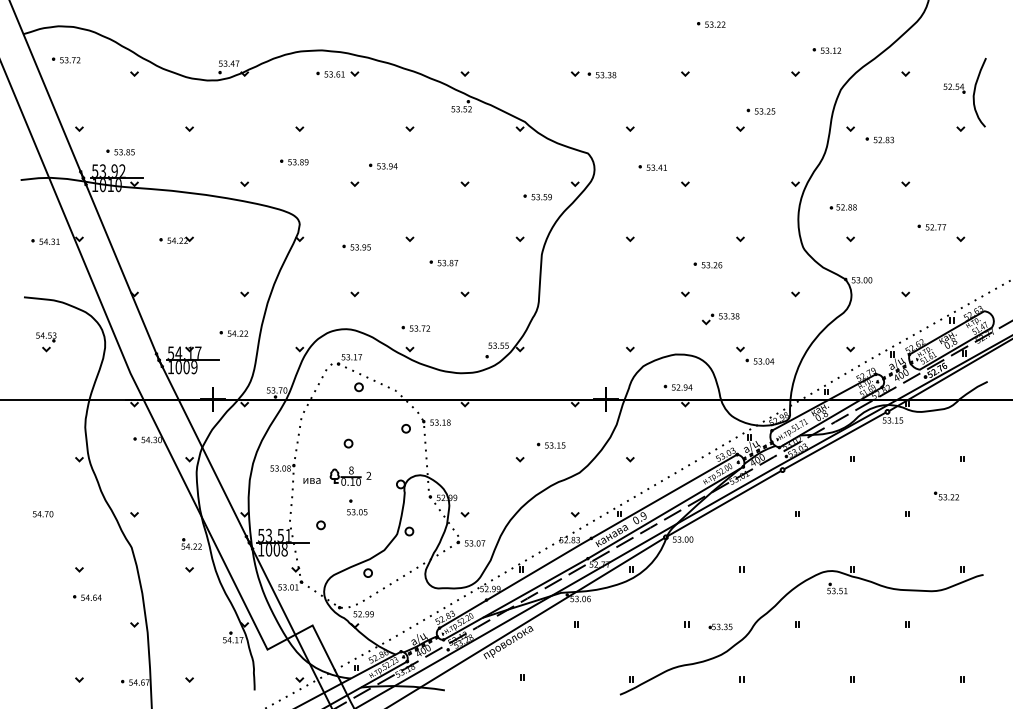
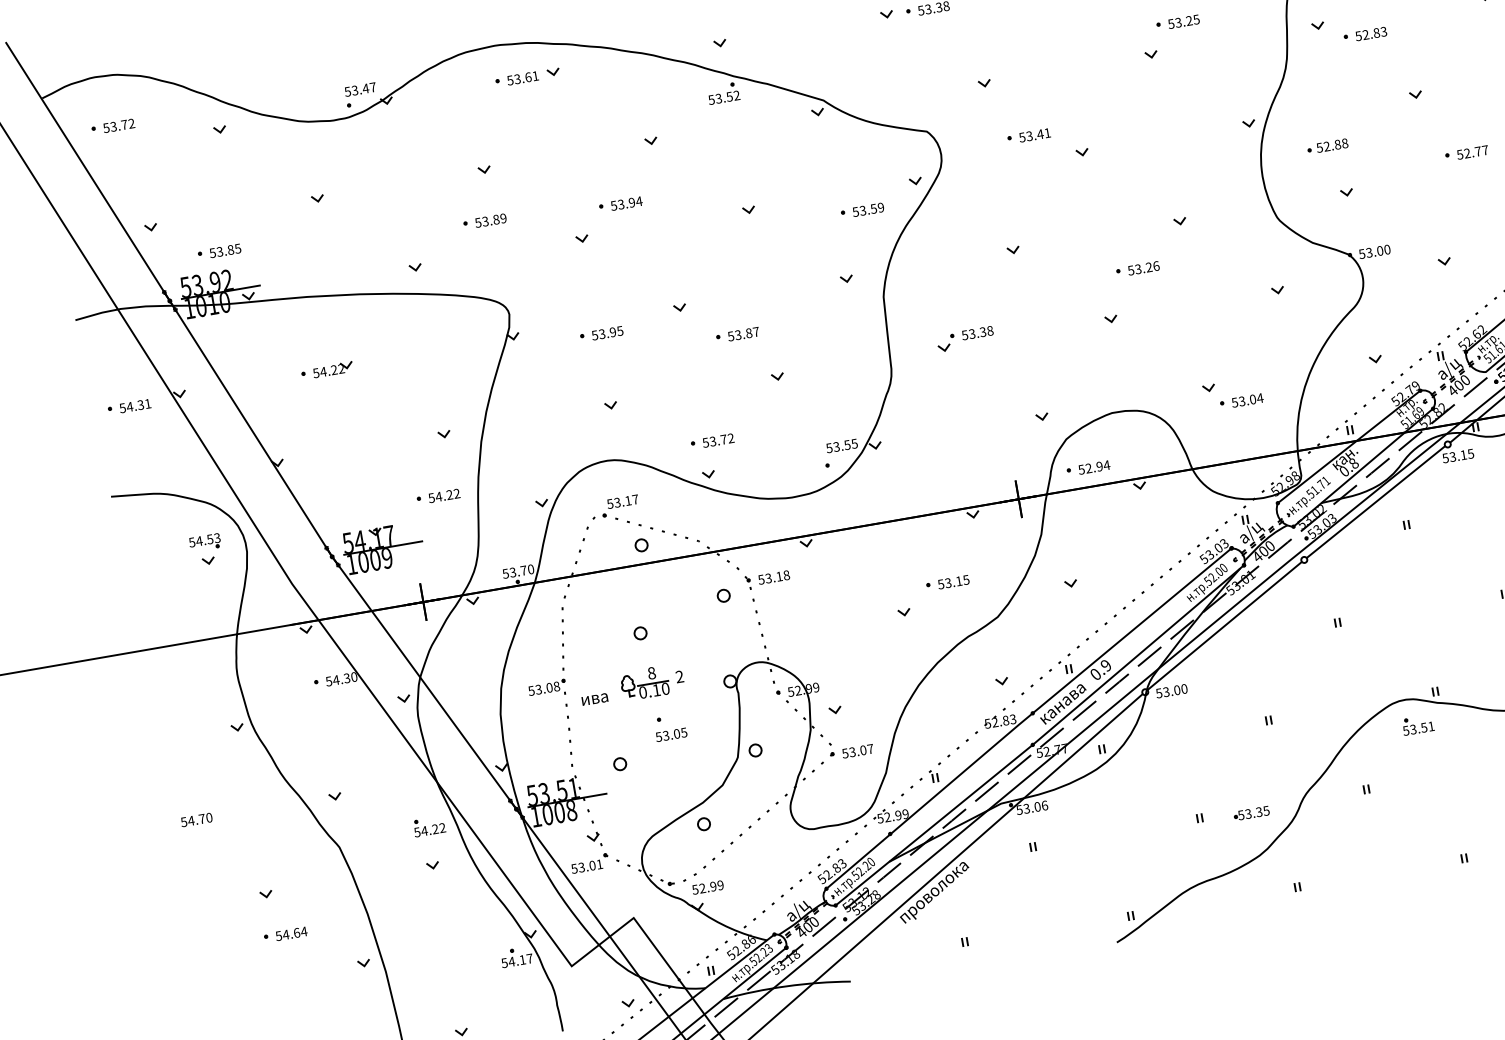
part: (720, 319) -> (965, 340), moved
part: (46, 342) -> (206, 550), moved
part: (677, 387) -> (1087, 468), moved

